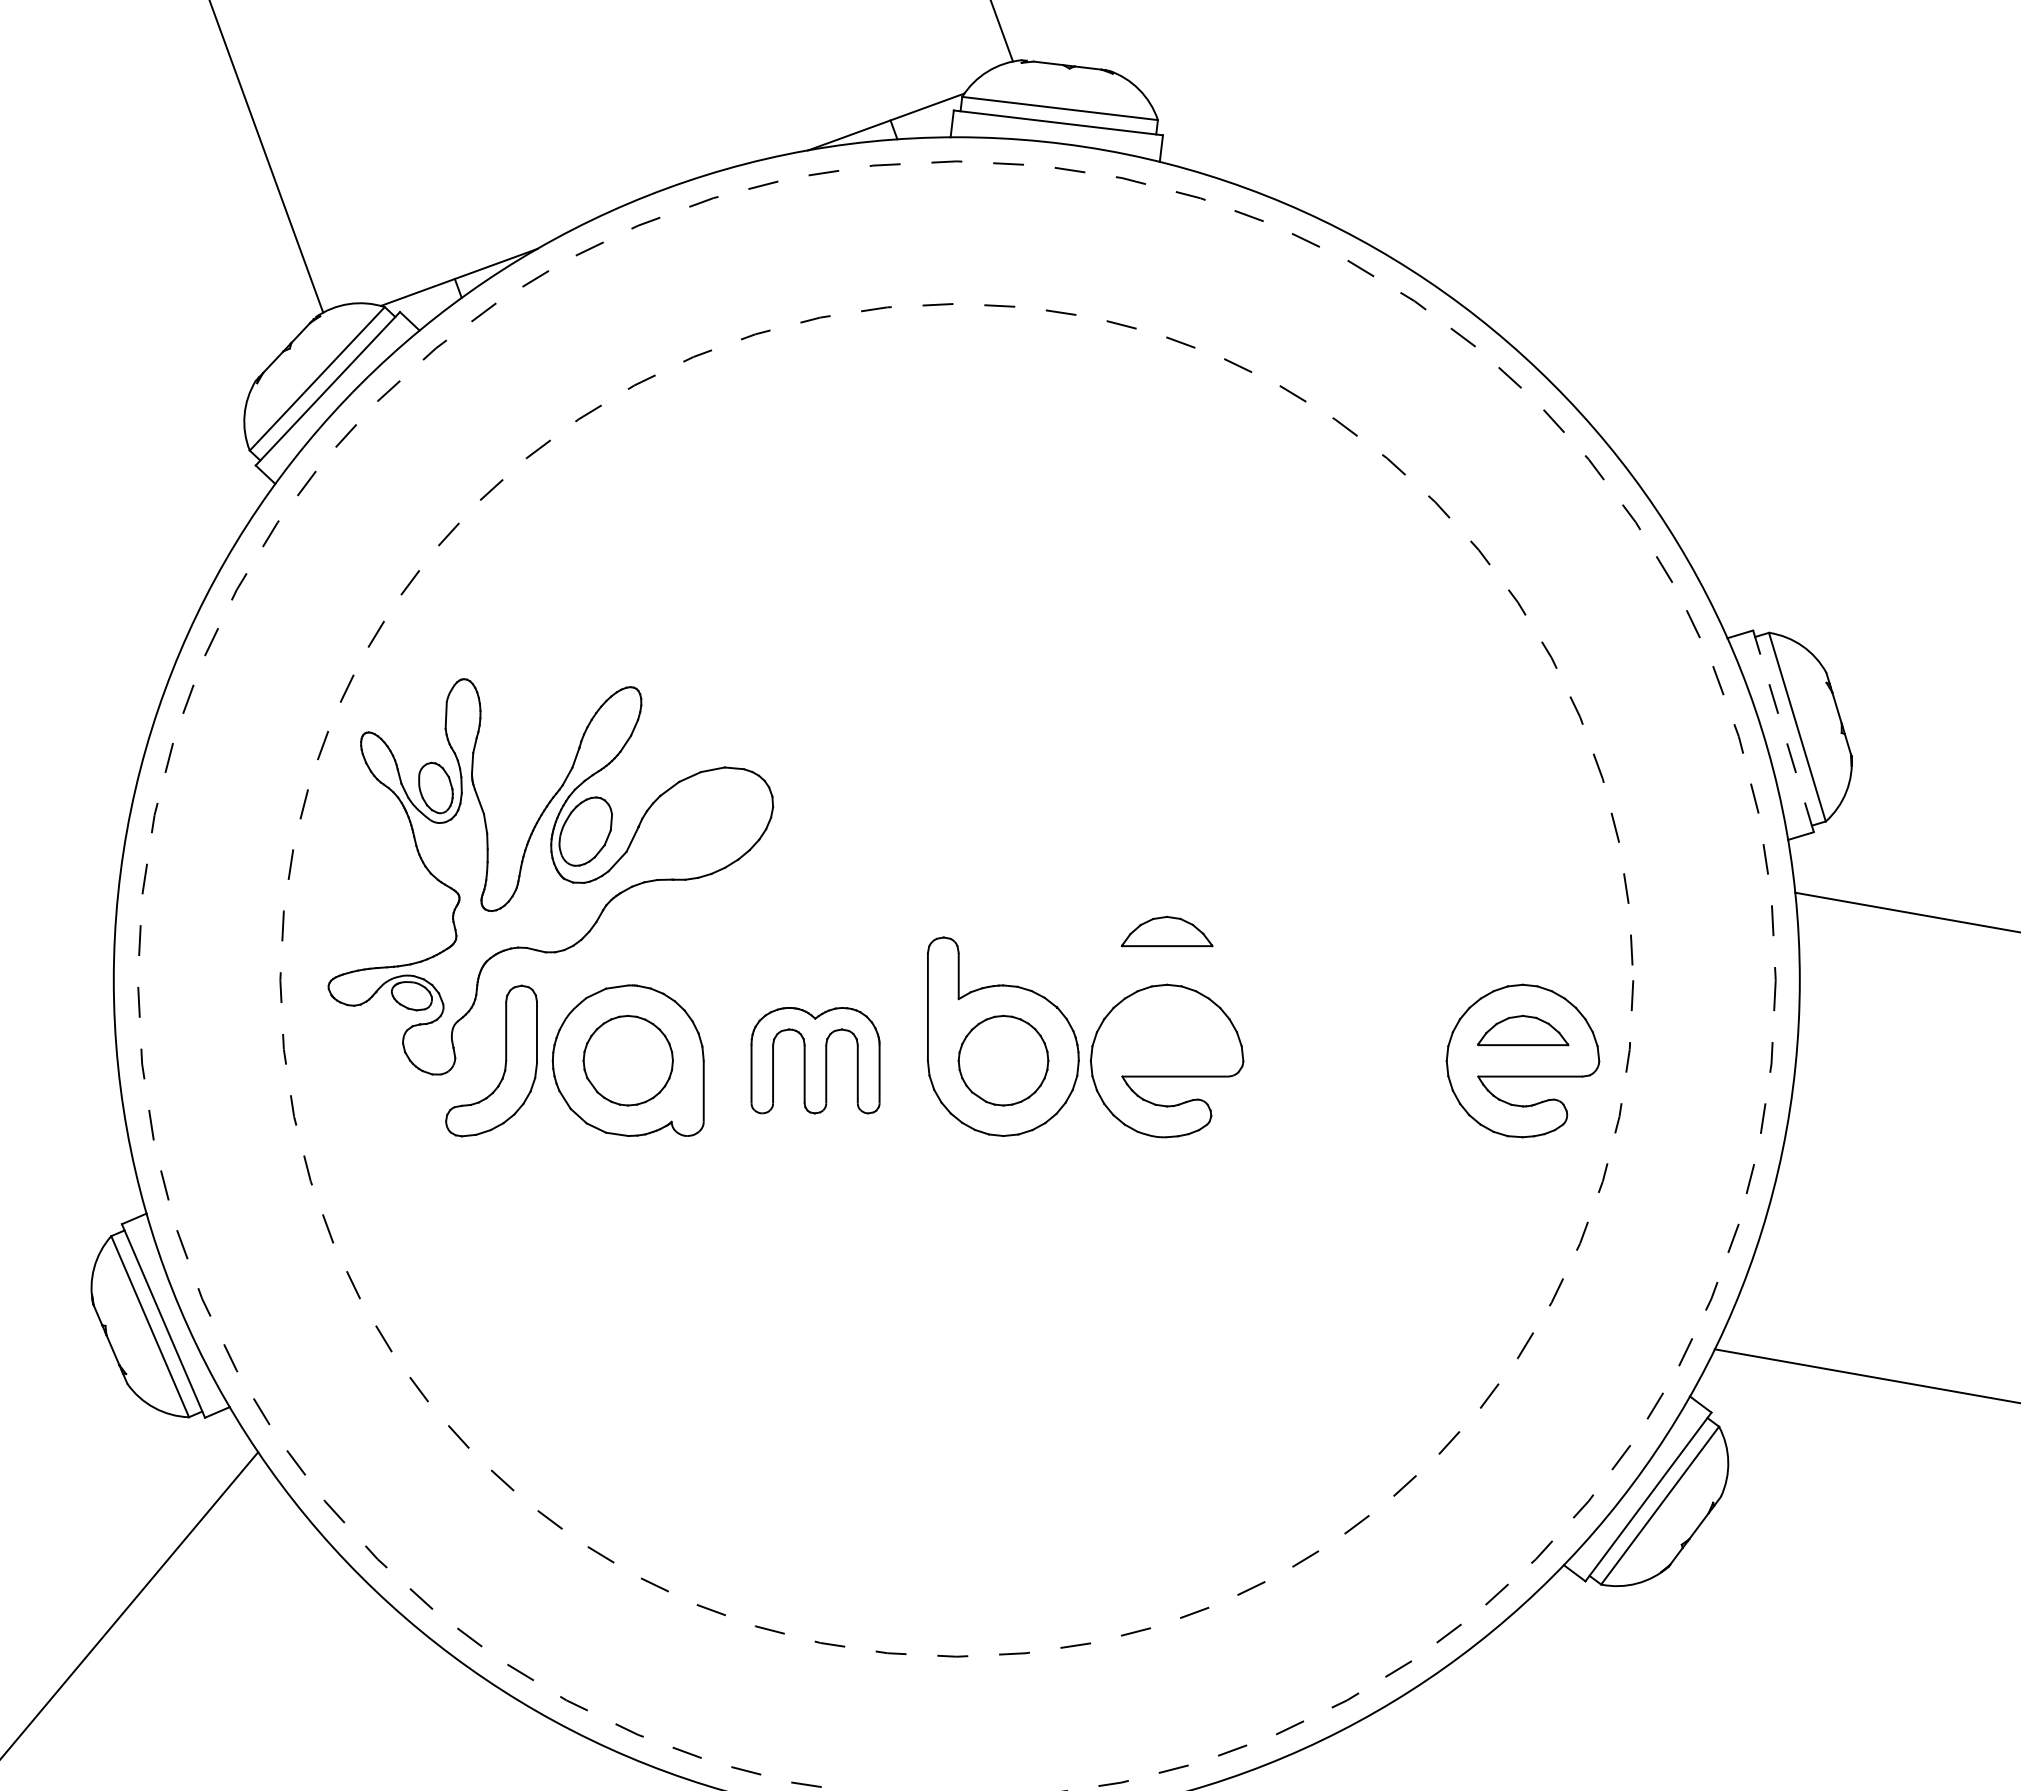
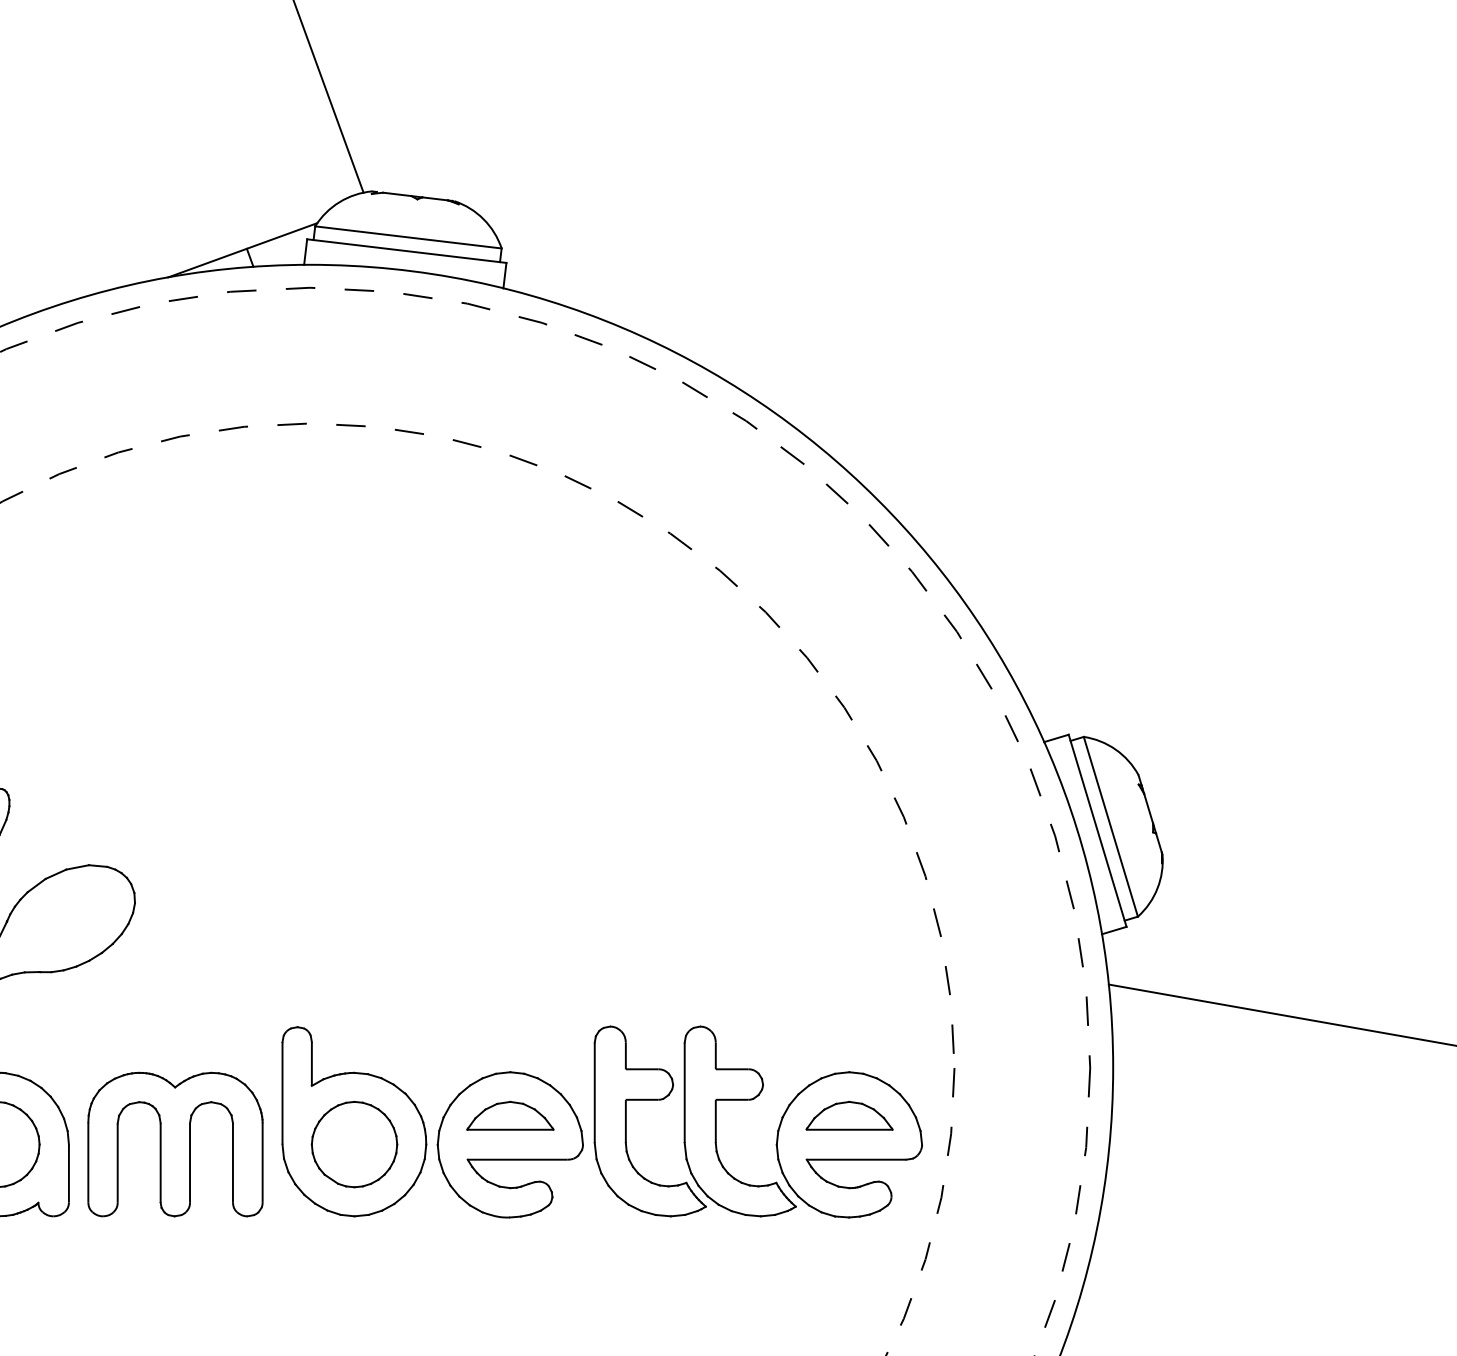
line: (1783, 730) -> (1097, 829), dashed -> solid
part: (1167, 931) -> (510, 1115), moved
part: (1360, 1035) -> (694, 1120), added
part: (815, 1060) -> (175, 1144), size x1.43

